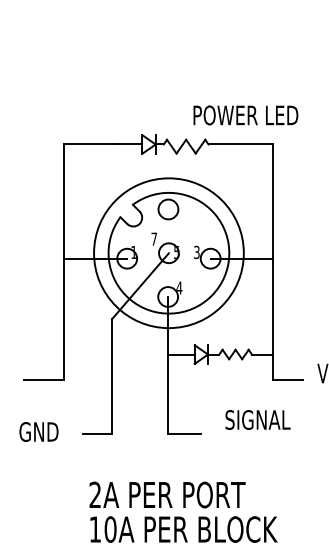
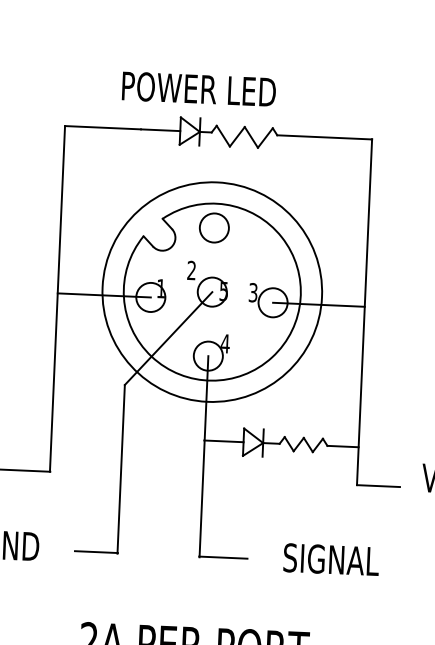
text: (245, 115) -> (198, 89), moved
text: (153, 238) -> (190, 269), 7 -> 2
text: (257, 419) -> (330, 558), moved

